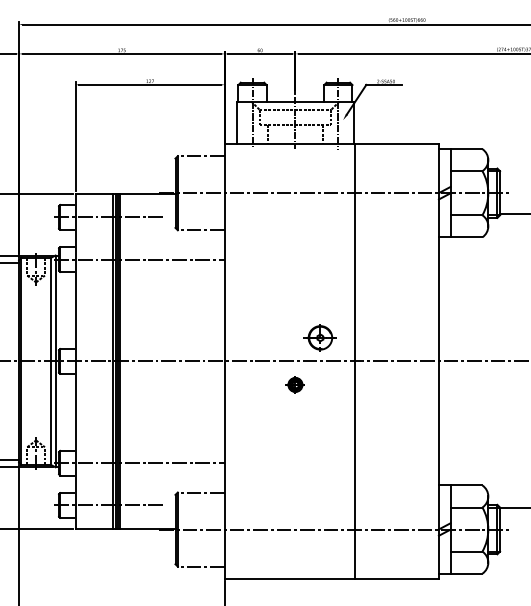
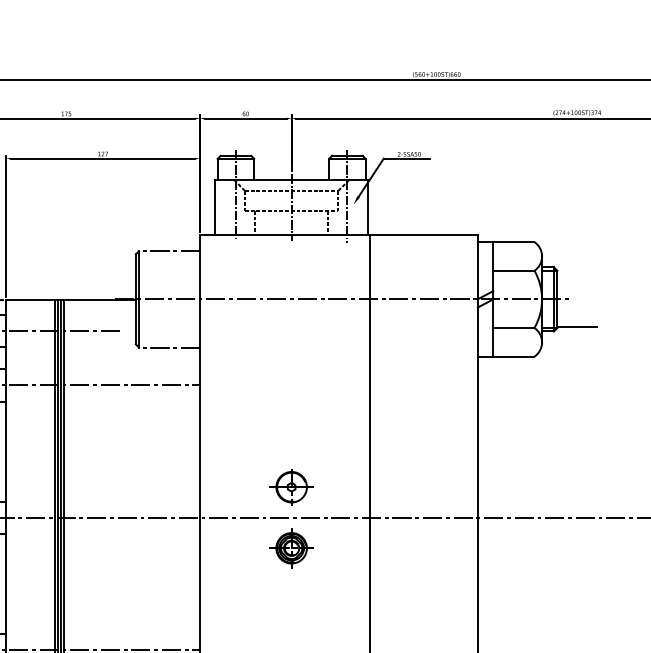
part: (319, 337) -> (290, 486), moved
part: (295, 384) -> (291, 547), size x1.67

